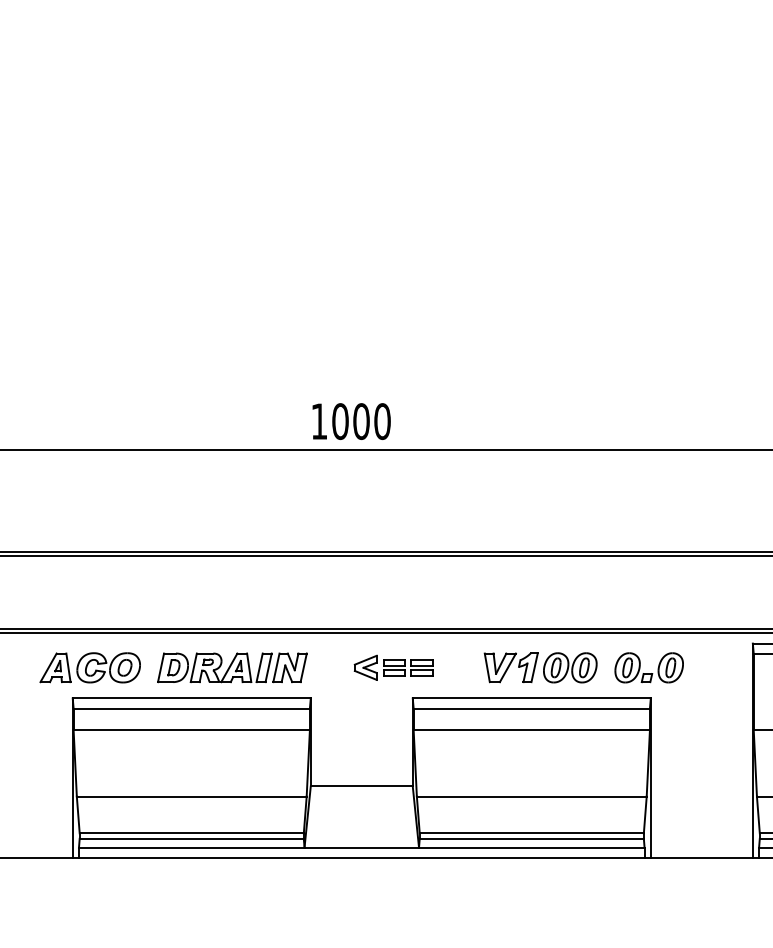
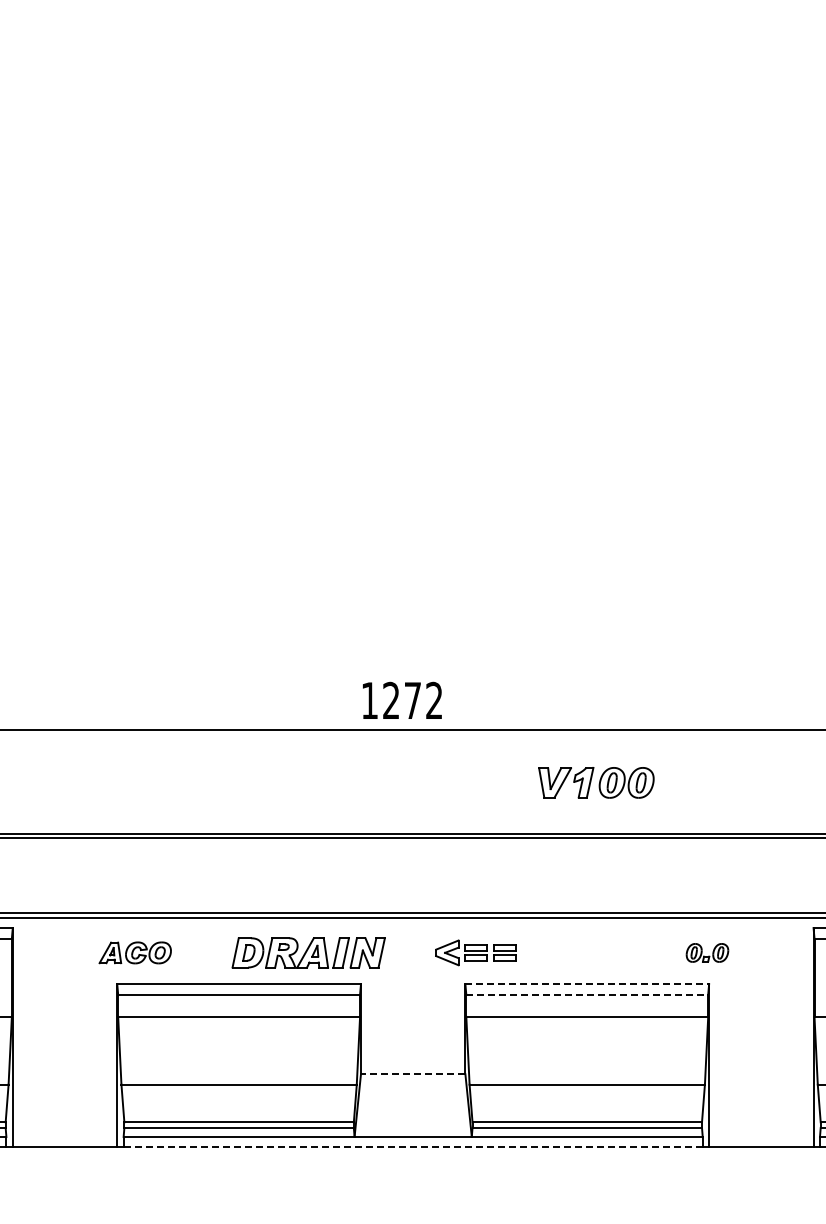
text: (361, 421) -> (412, 700), 1000 -> 1272
part: (90, 667) -> (135, 952), size x0.7
part: (232, 667) -> (308, 952), moved
part: (393, 667) -> (475, 952), moved
part: (540, 667) -> (596, 782), moved
part: (649, 667) -> (707, 952), size x0.6
line: (532, 698) -> (587, 984), solid -> dashed
line: (532, 708) -> (587, 994), solid -> dashed
line: (361, 786) -> (412, 1074), solid -> dashed
line: (362, 857) -> (413, 1147), solid -> dashed

